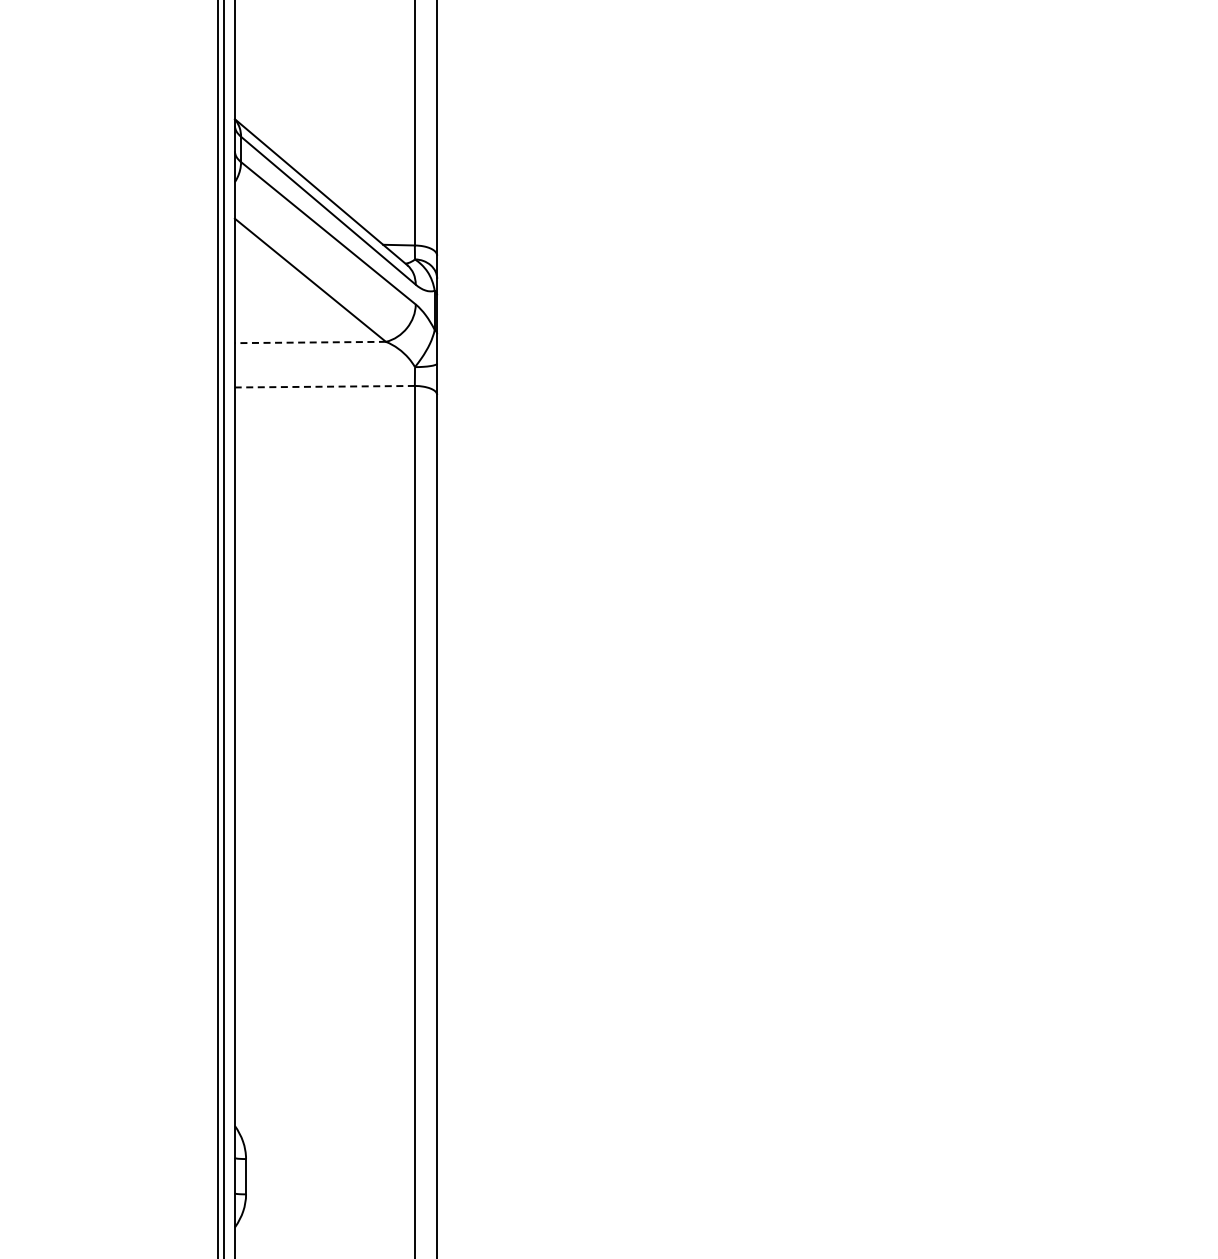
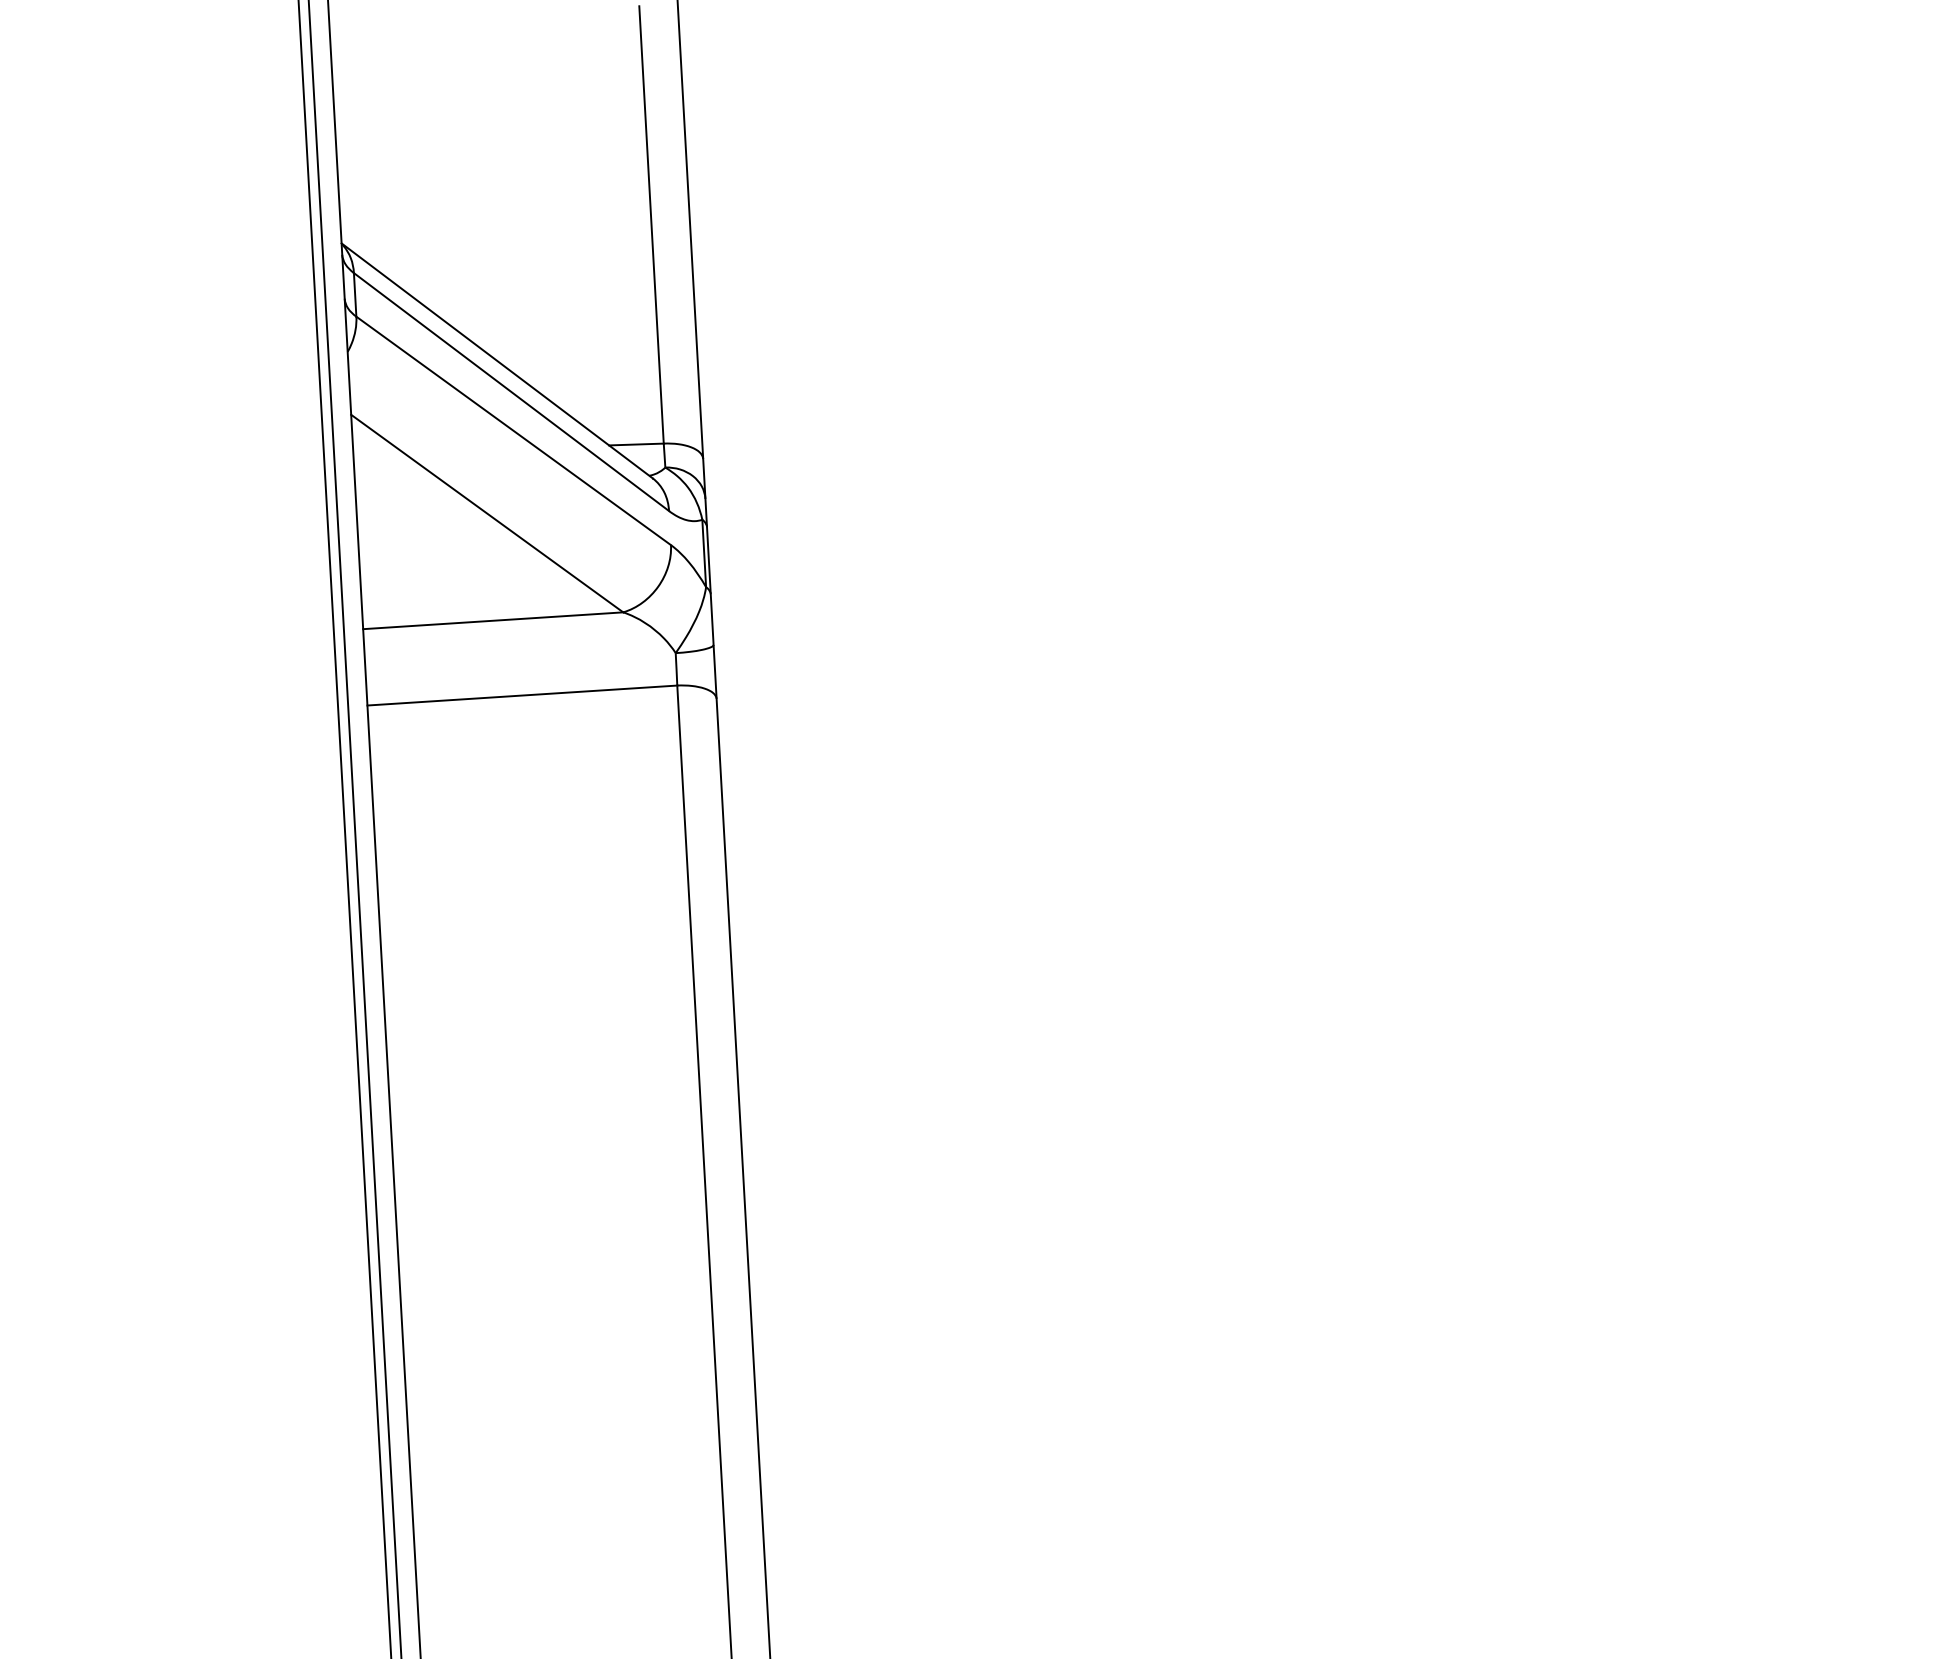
line: (310, 342) -> (493, 620), dashed -> solid
line: (324, 386) -> (521, 695), dashed -> solid

